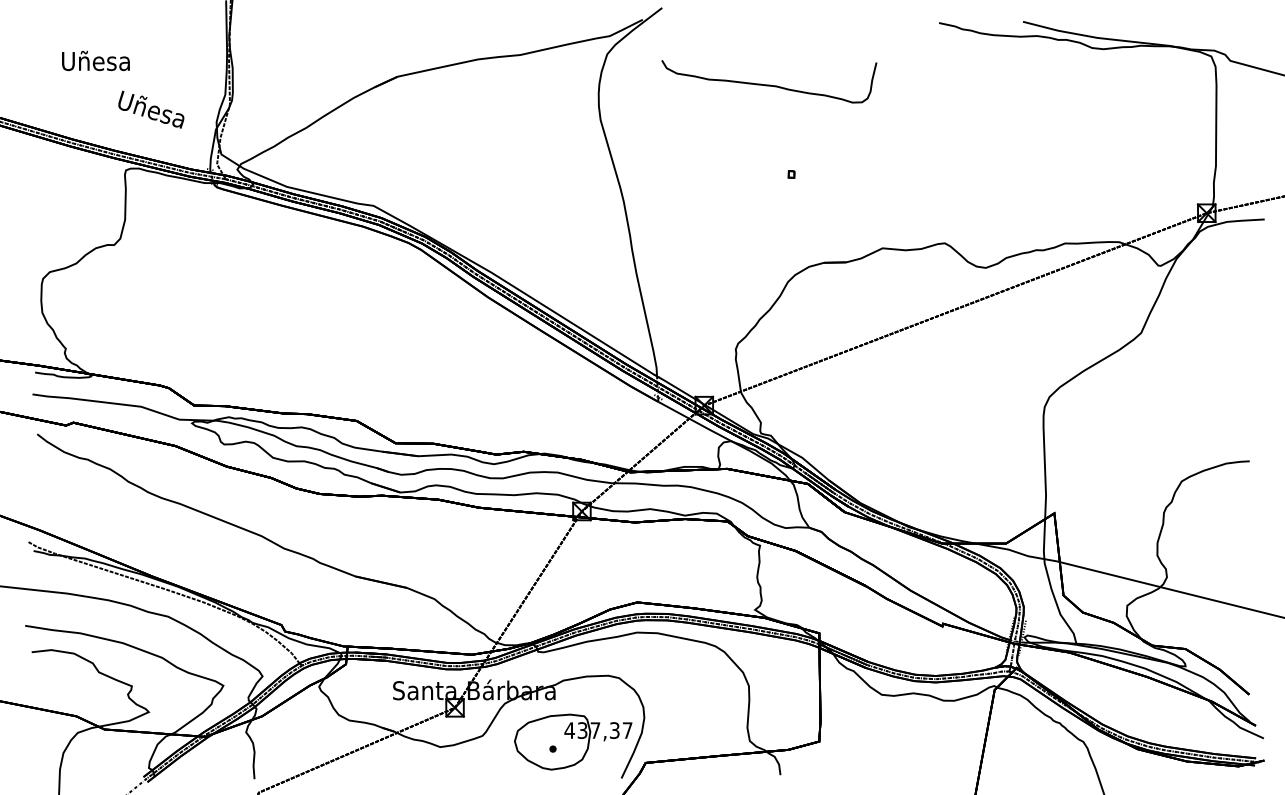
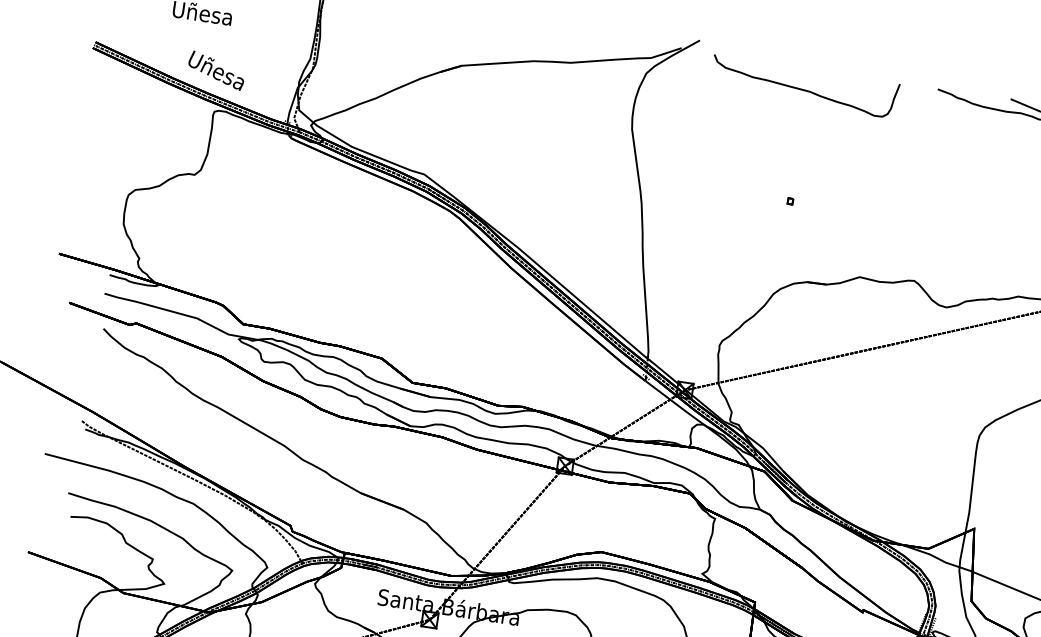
curve: (769, 84) -> (804, 89), moved
text: (151, 109) -> (216, 70), moved

